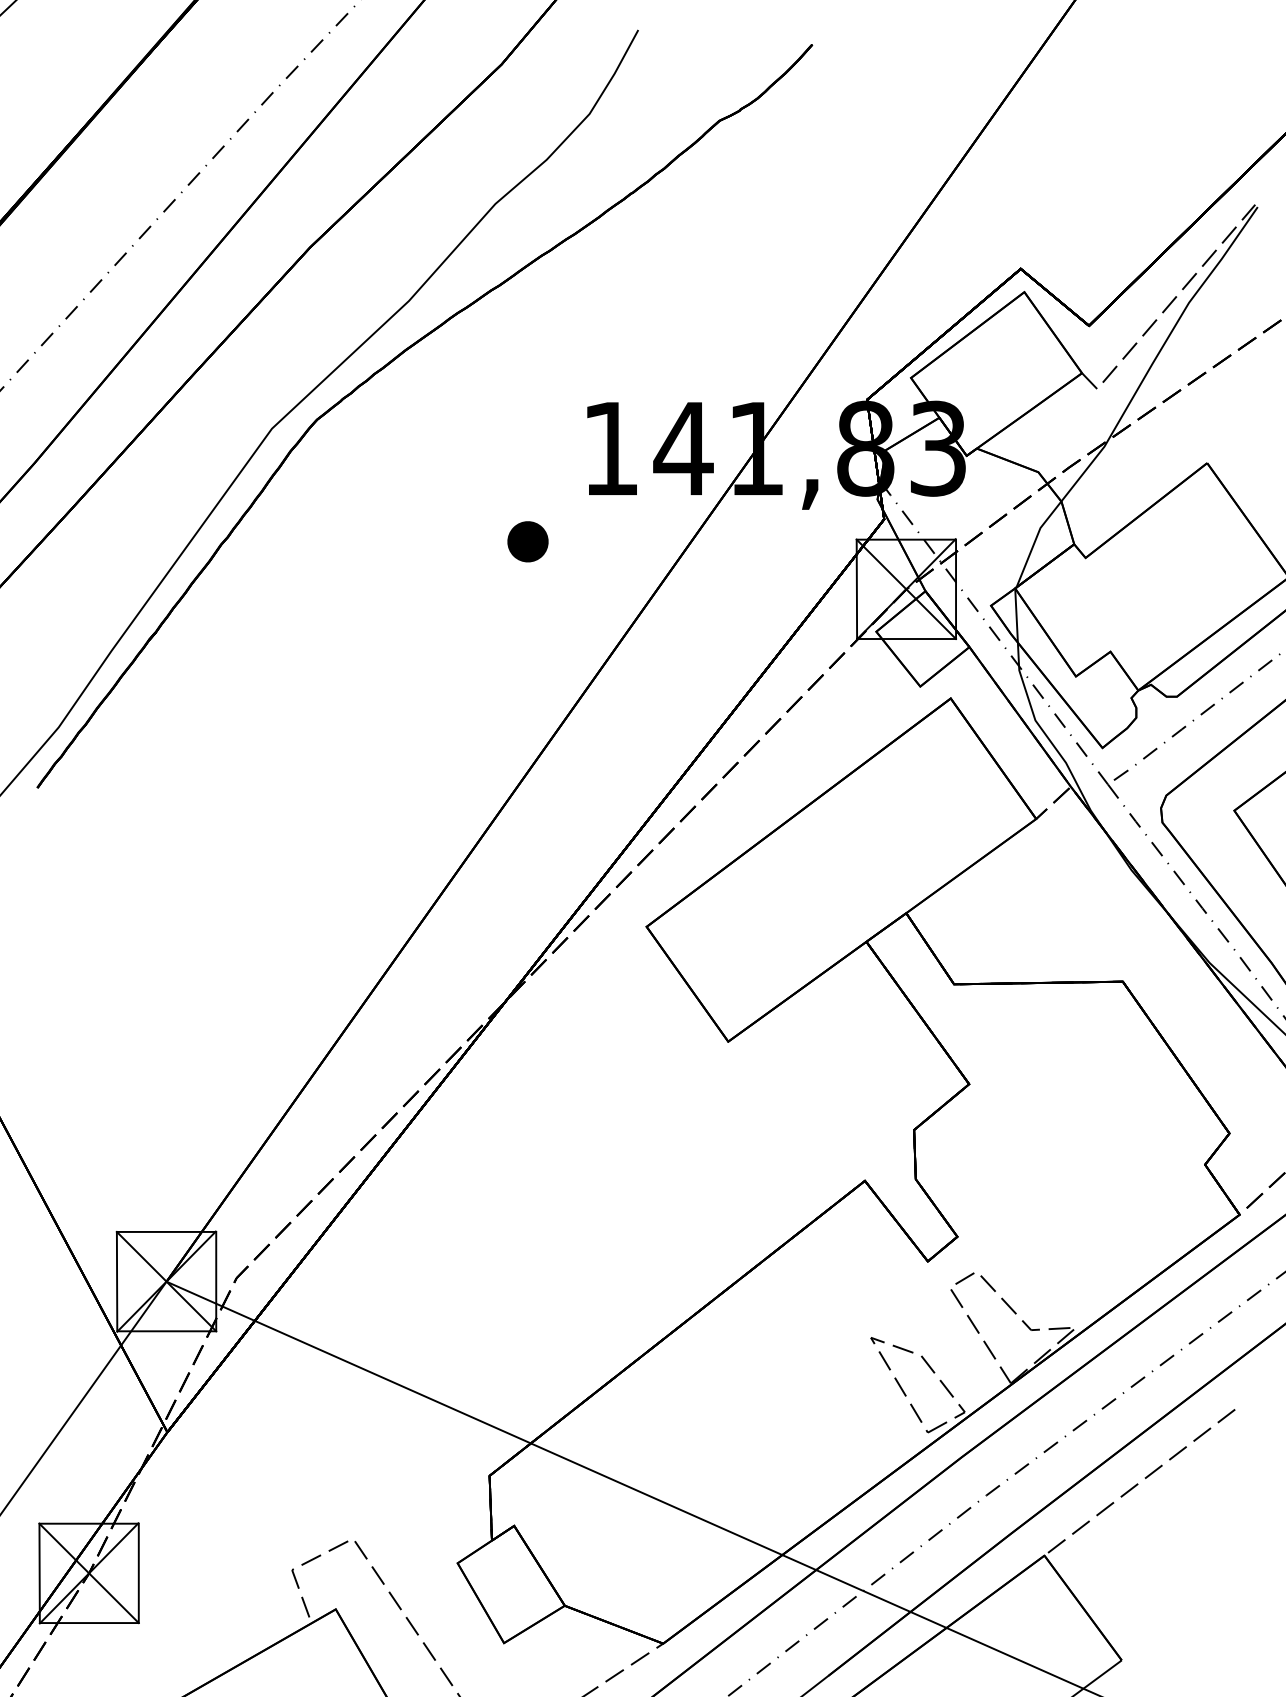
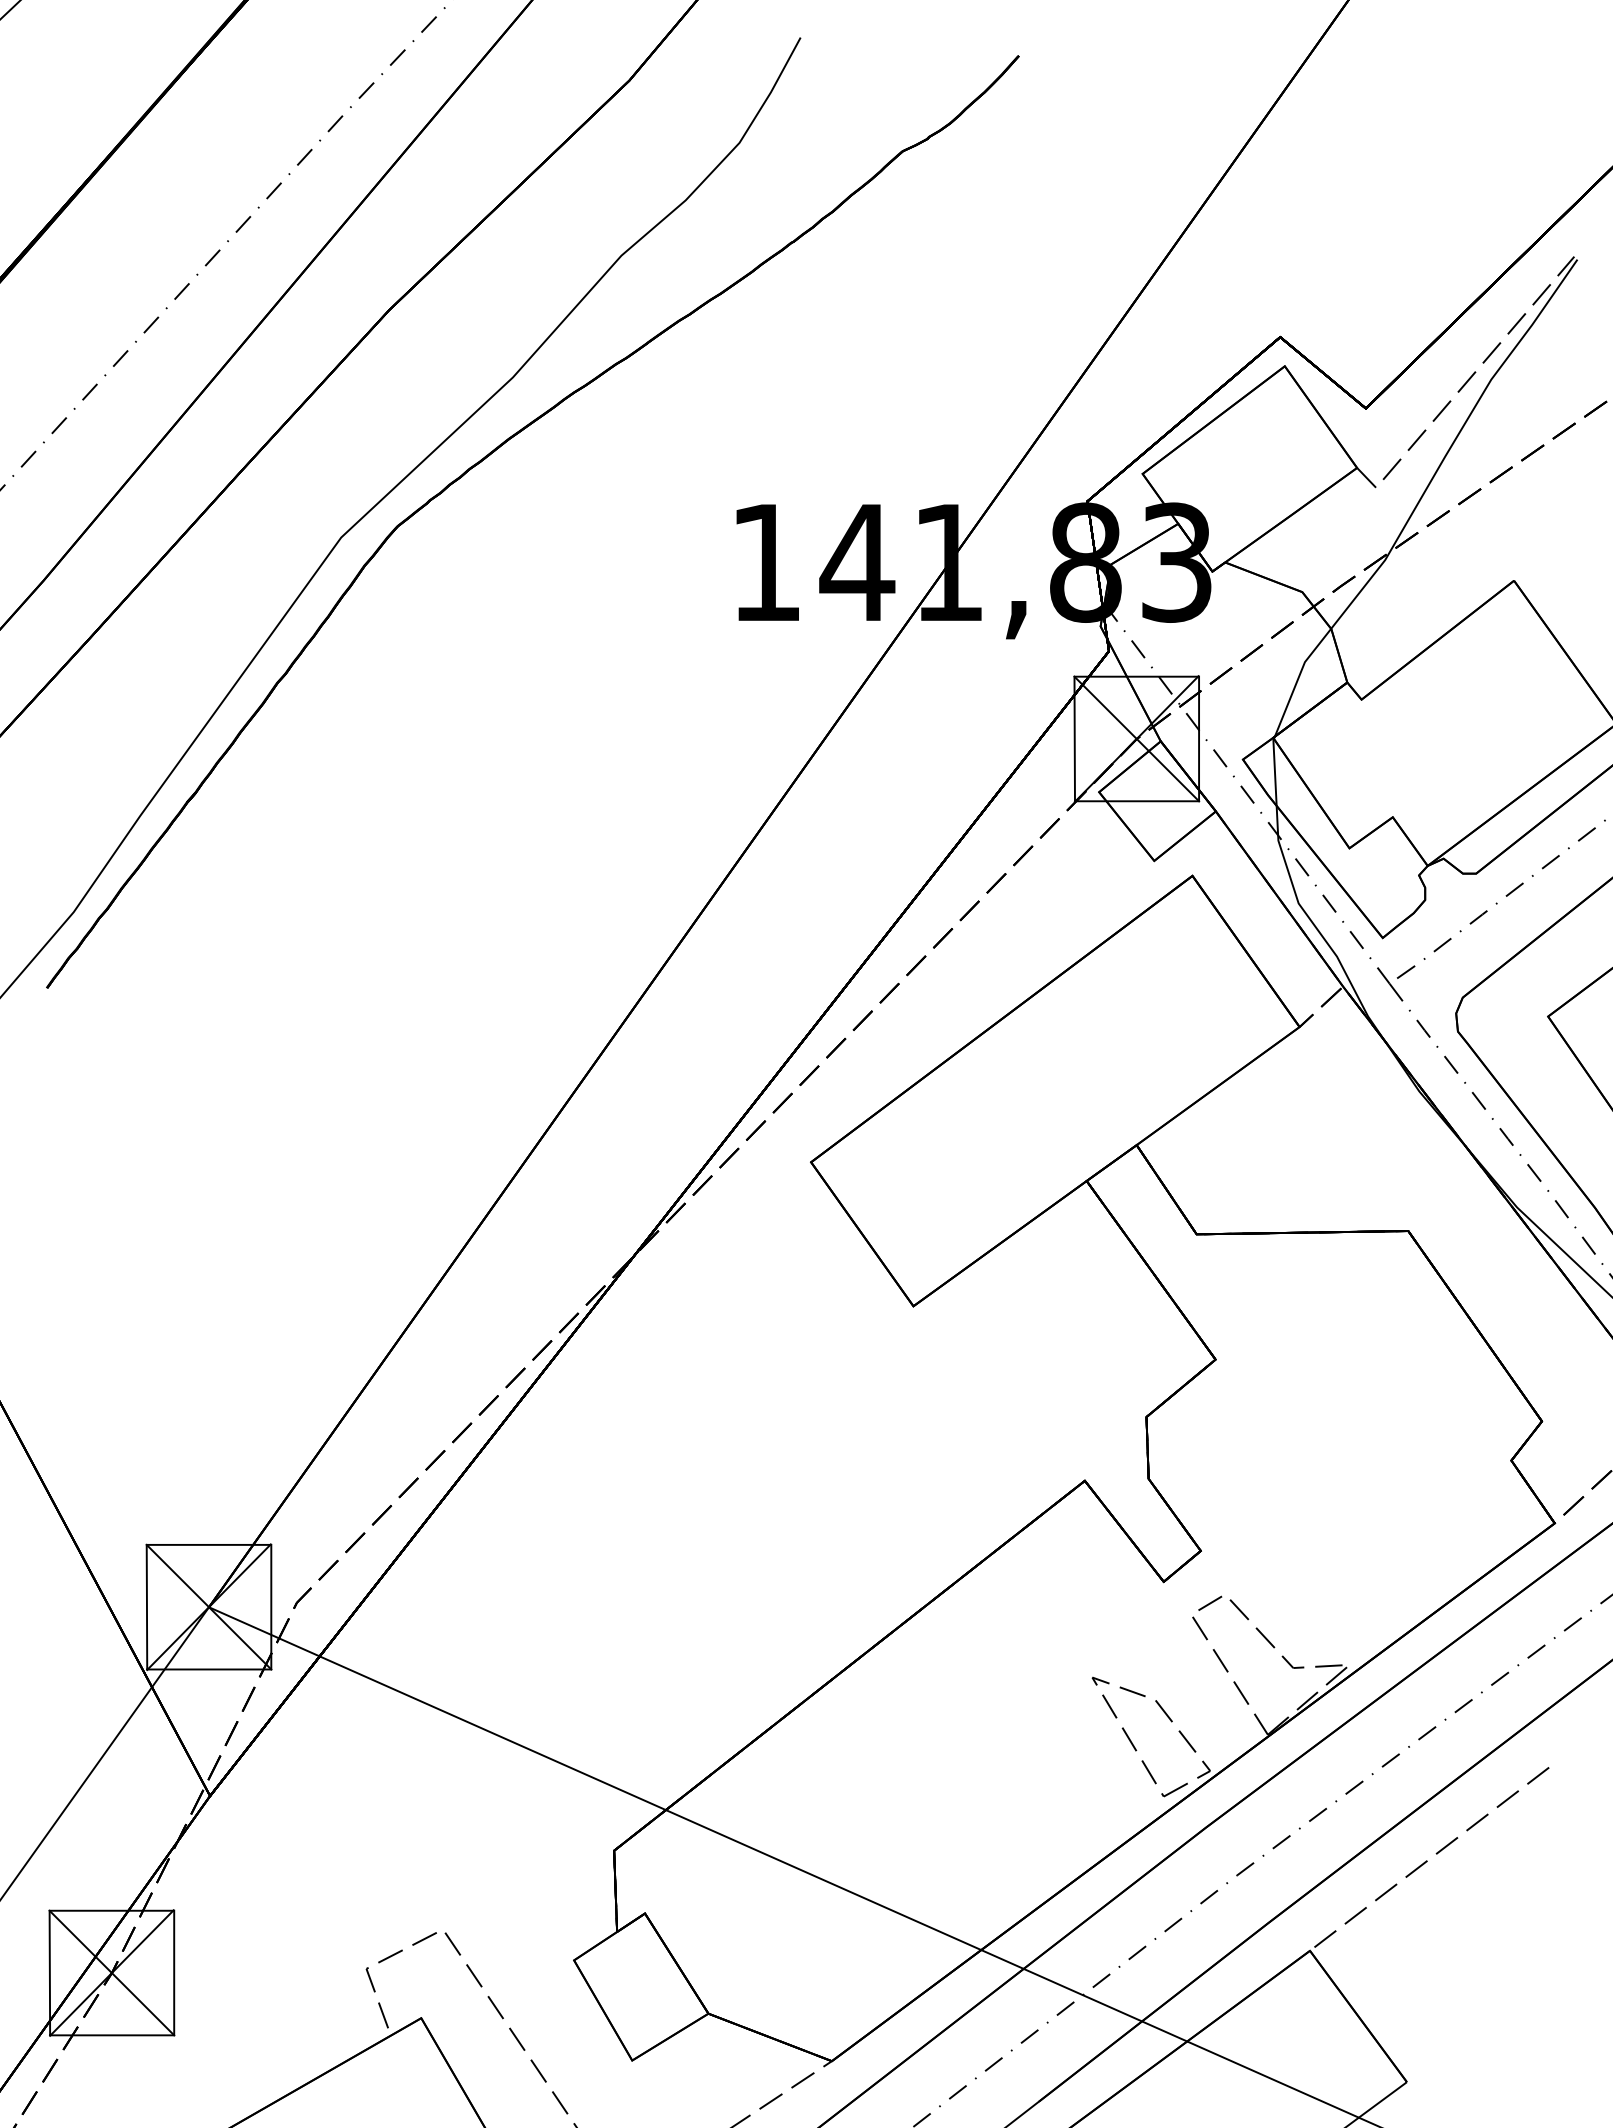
part: (528, 541) -> (662, 679), removed

